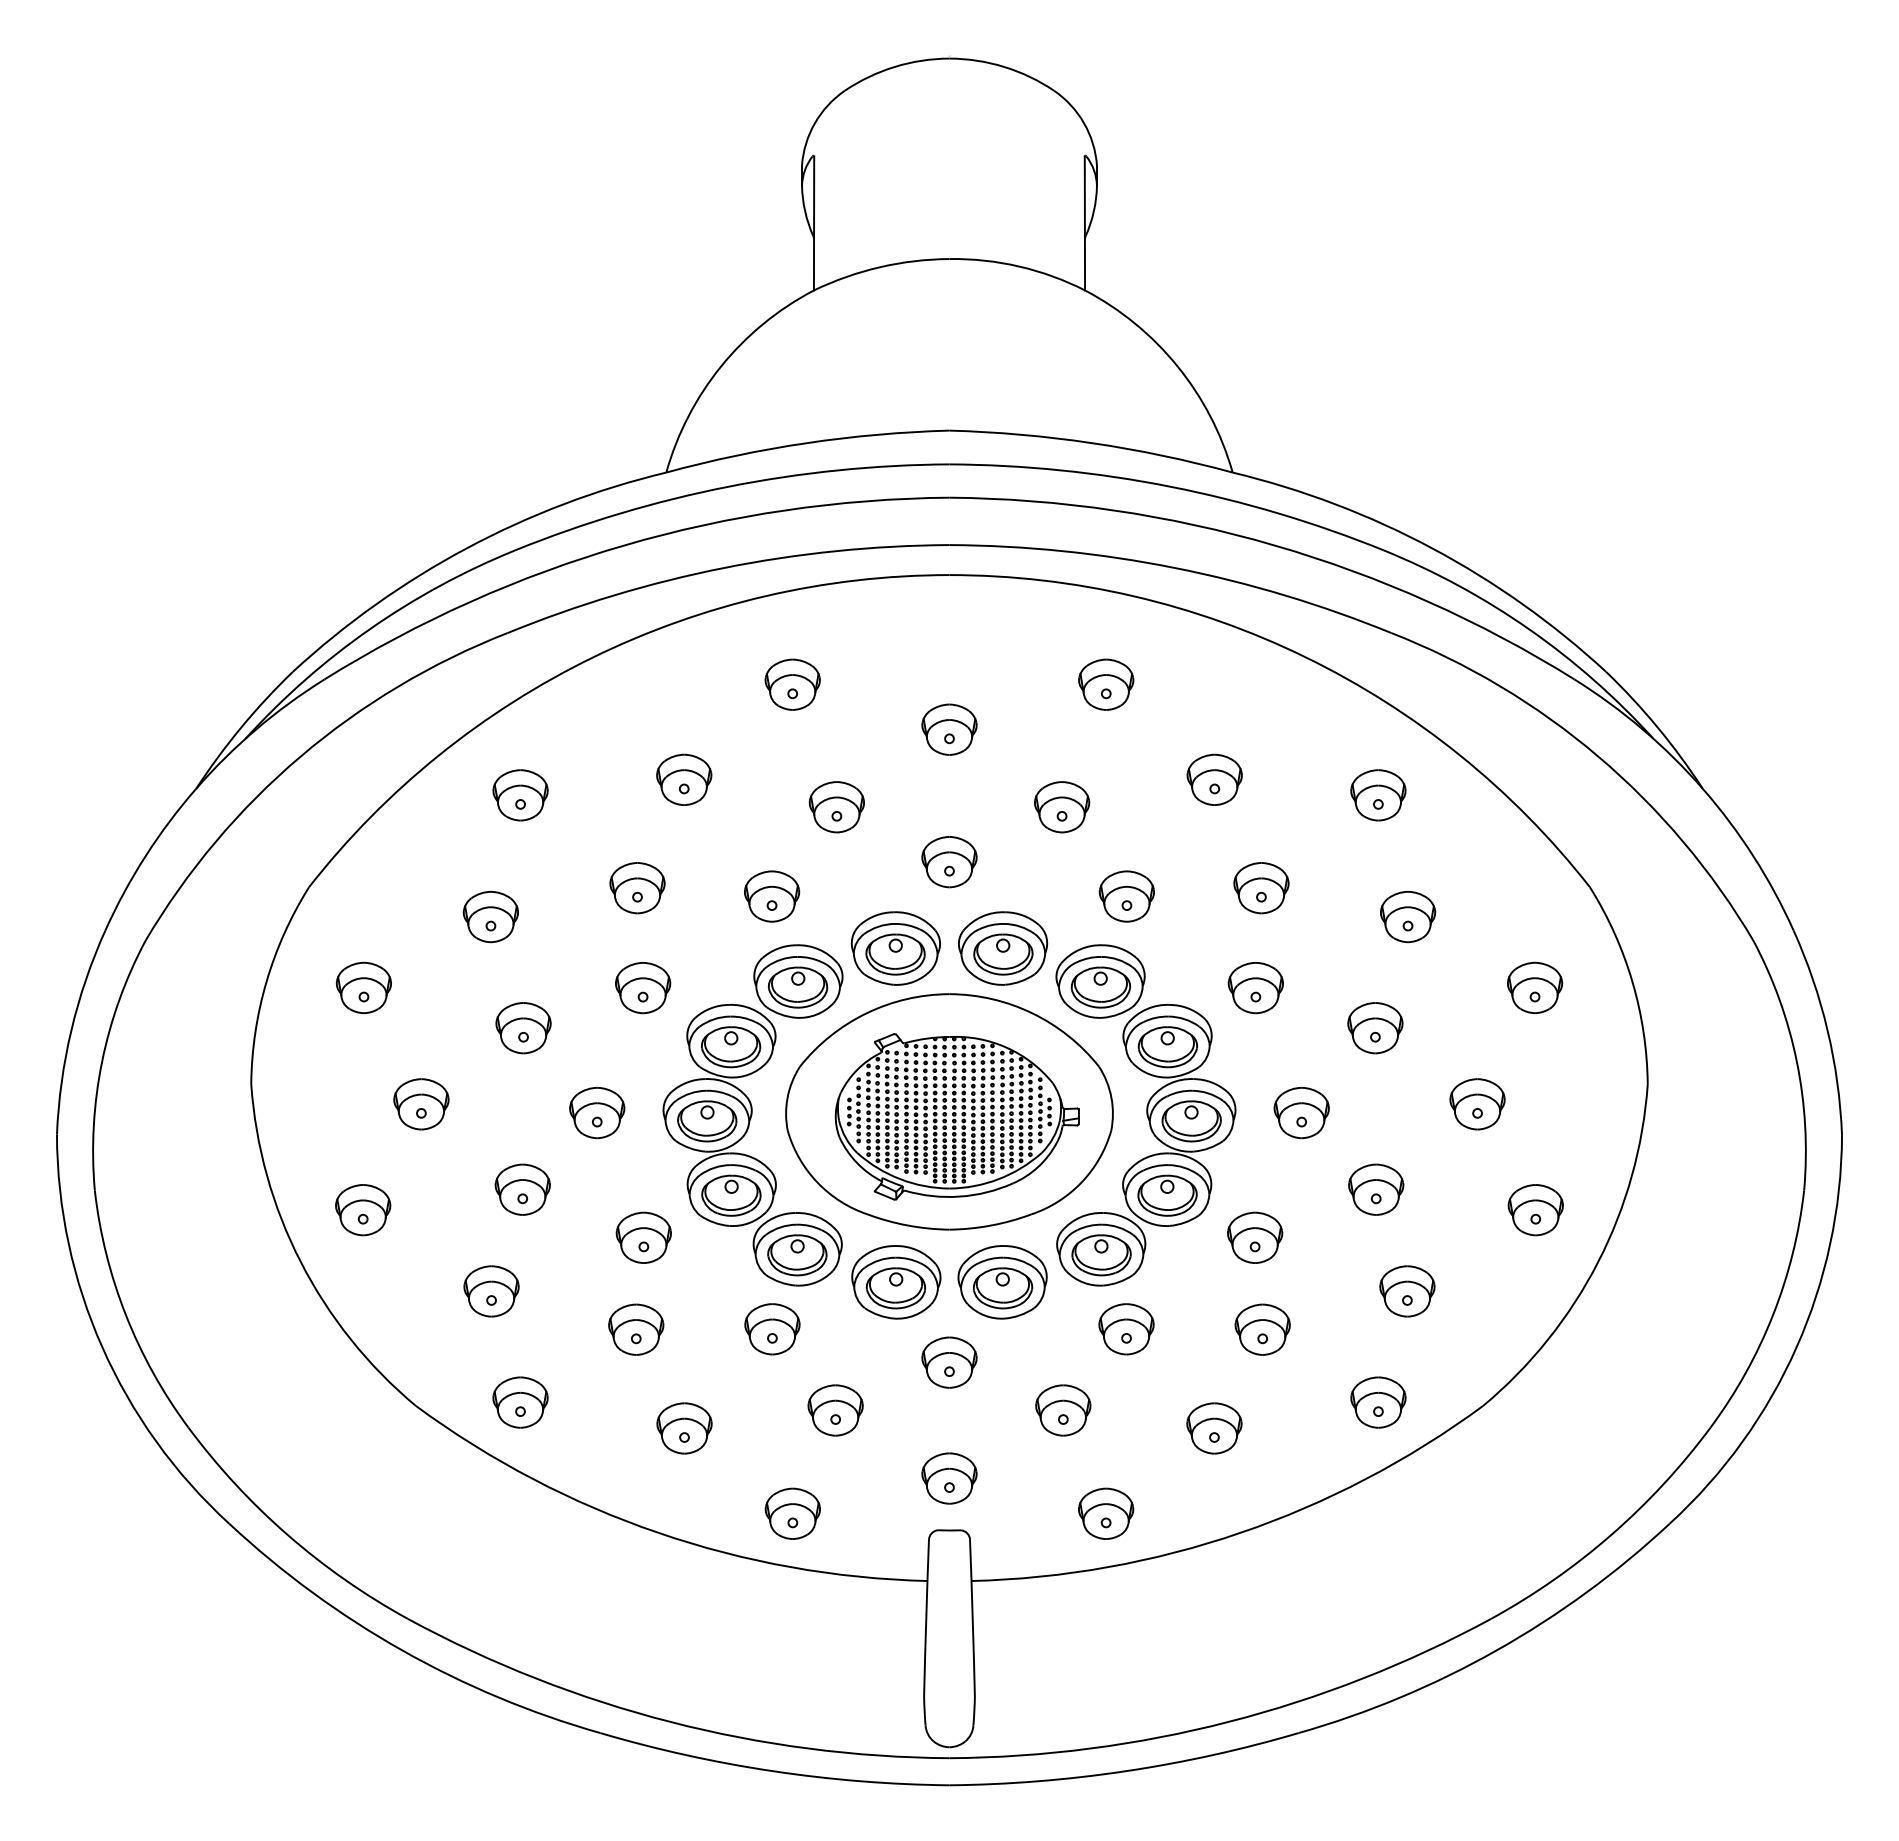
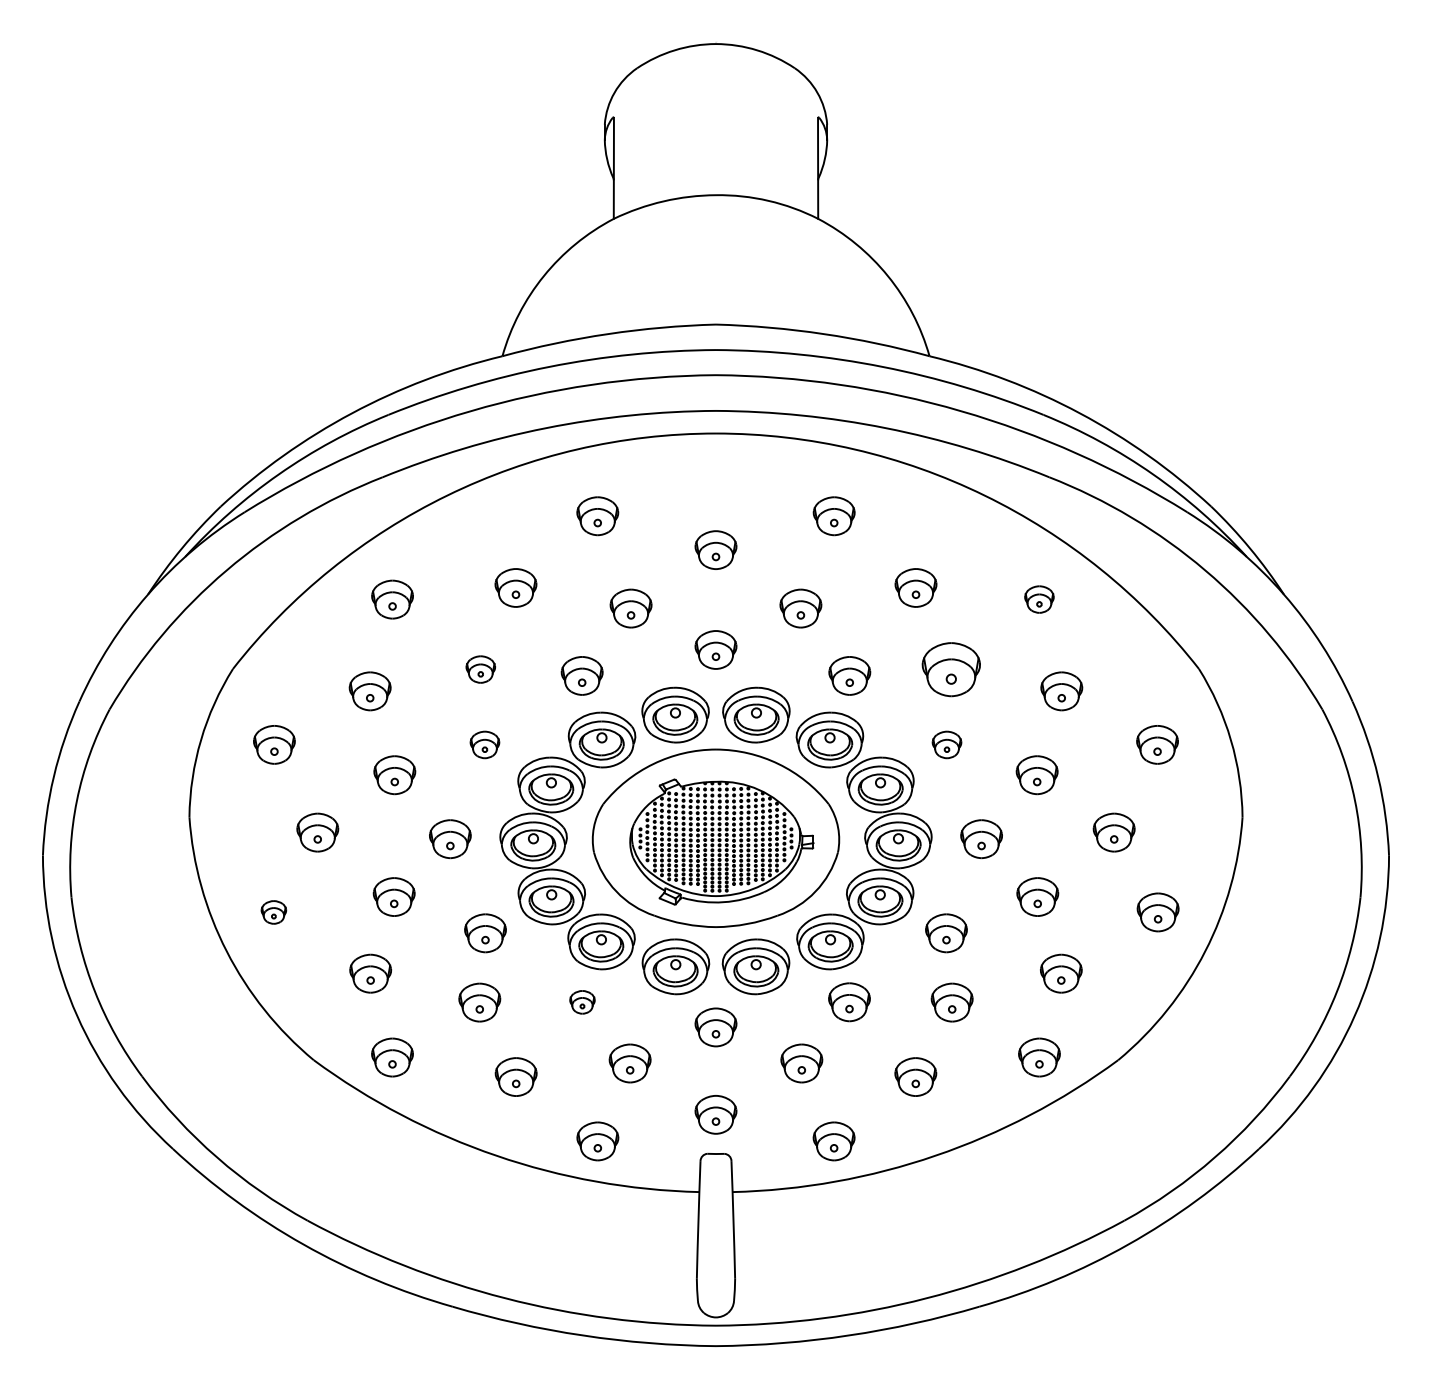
part: (1378, 795) -> (1039, 599), size x0.7
part: (637, 888) -> (480, 669), size x0.7
part: (1260, 888) -> (950, 669), size x1.4
part: (642, 987) -> (484, 744), size x0.7
part: (1255, 987) -> (946, 744), size x0.7
part: (362, 1210) -> (273, 912), size x0.6
part: (772, 1329) -> (582, 1002), size x0.6

